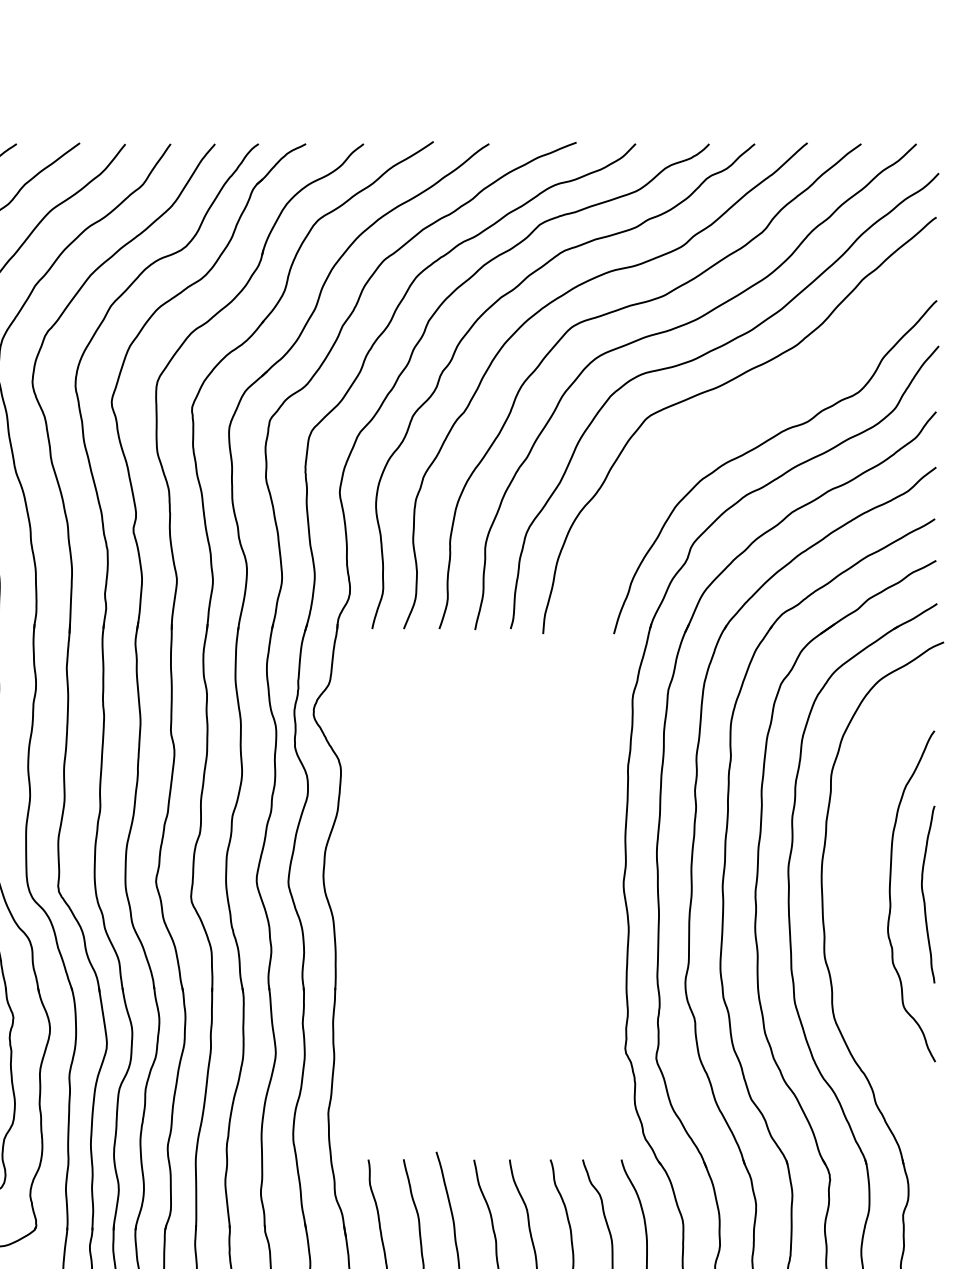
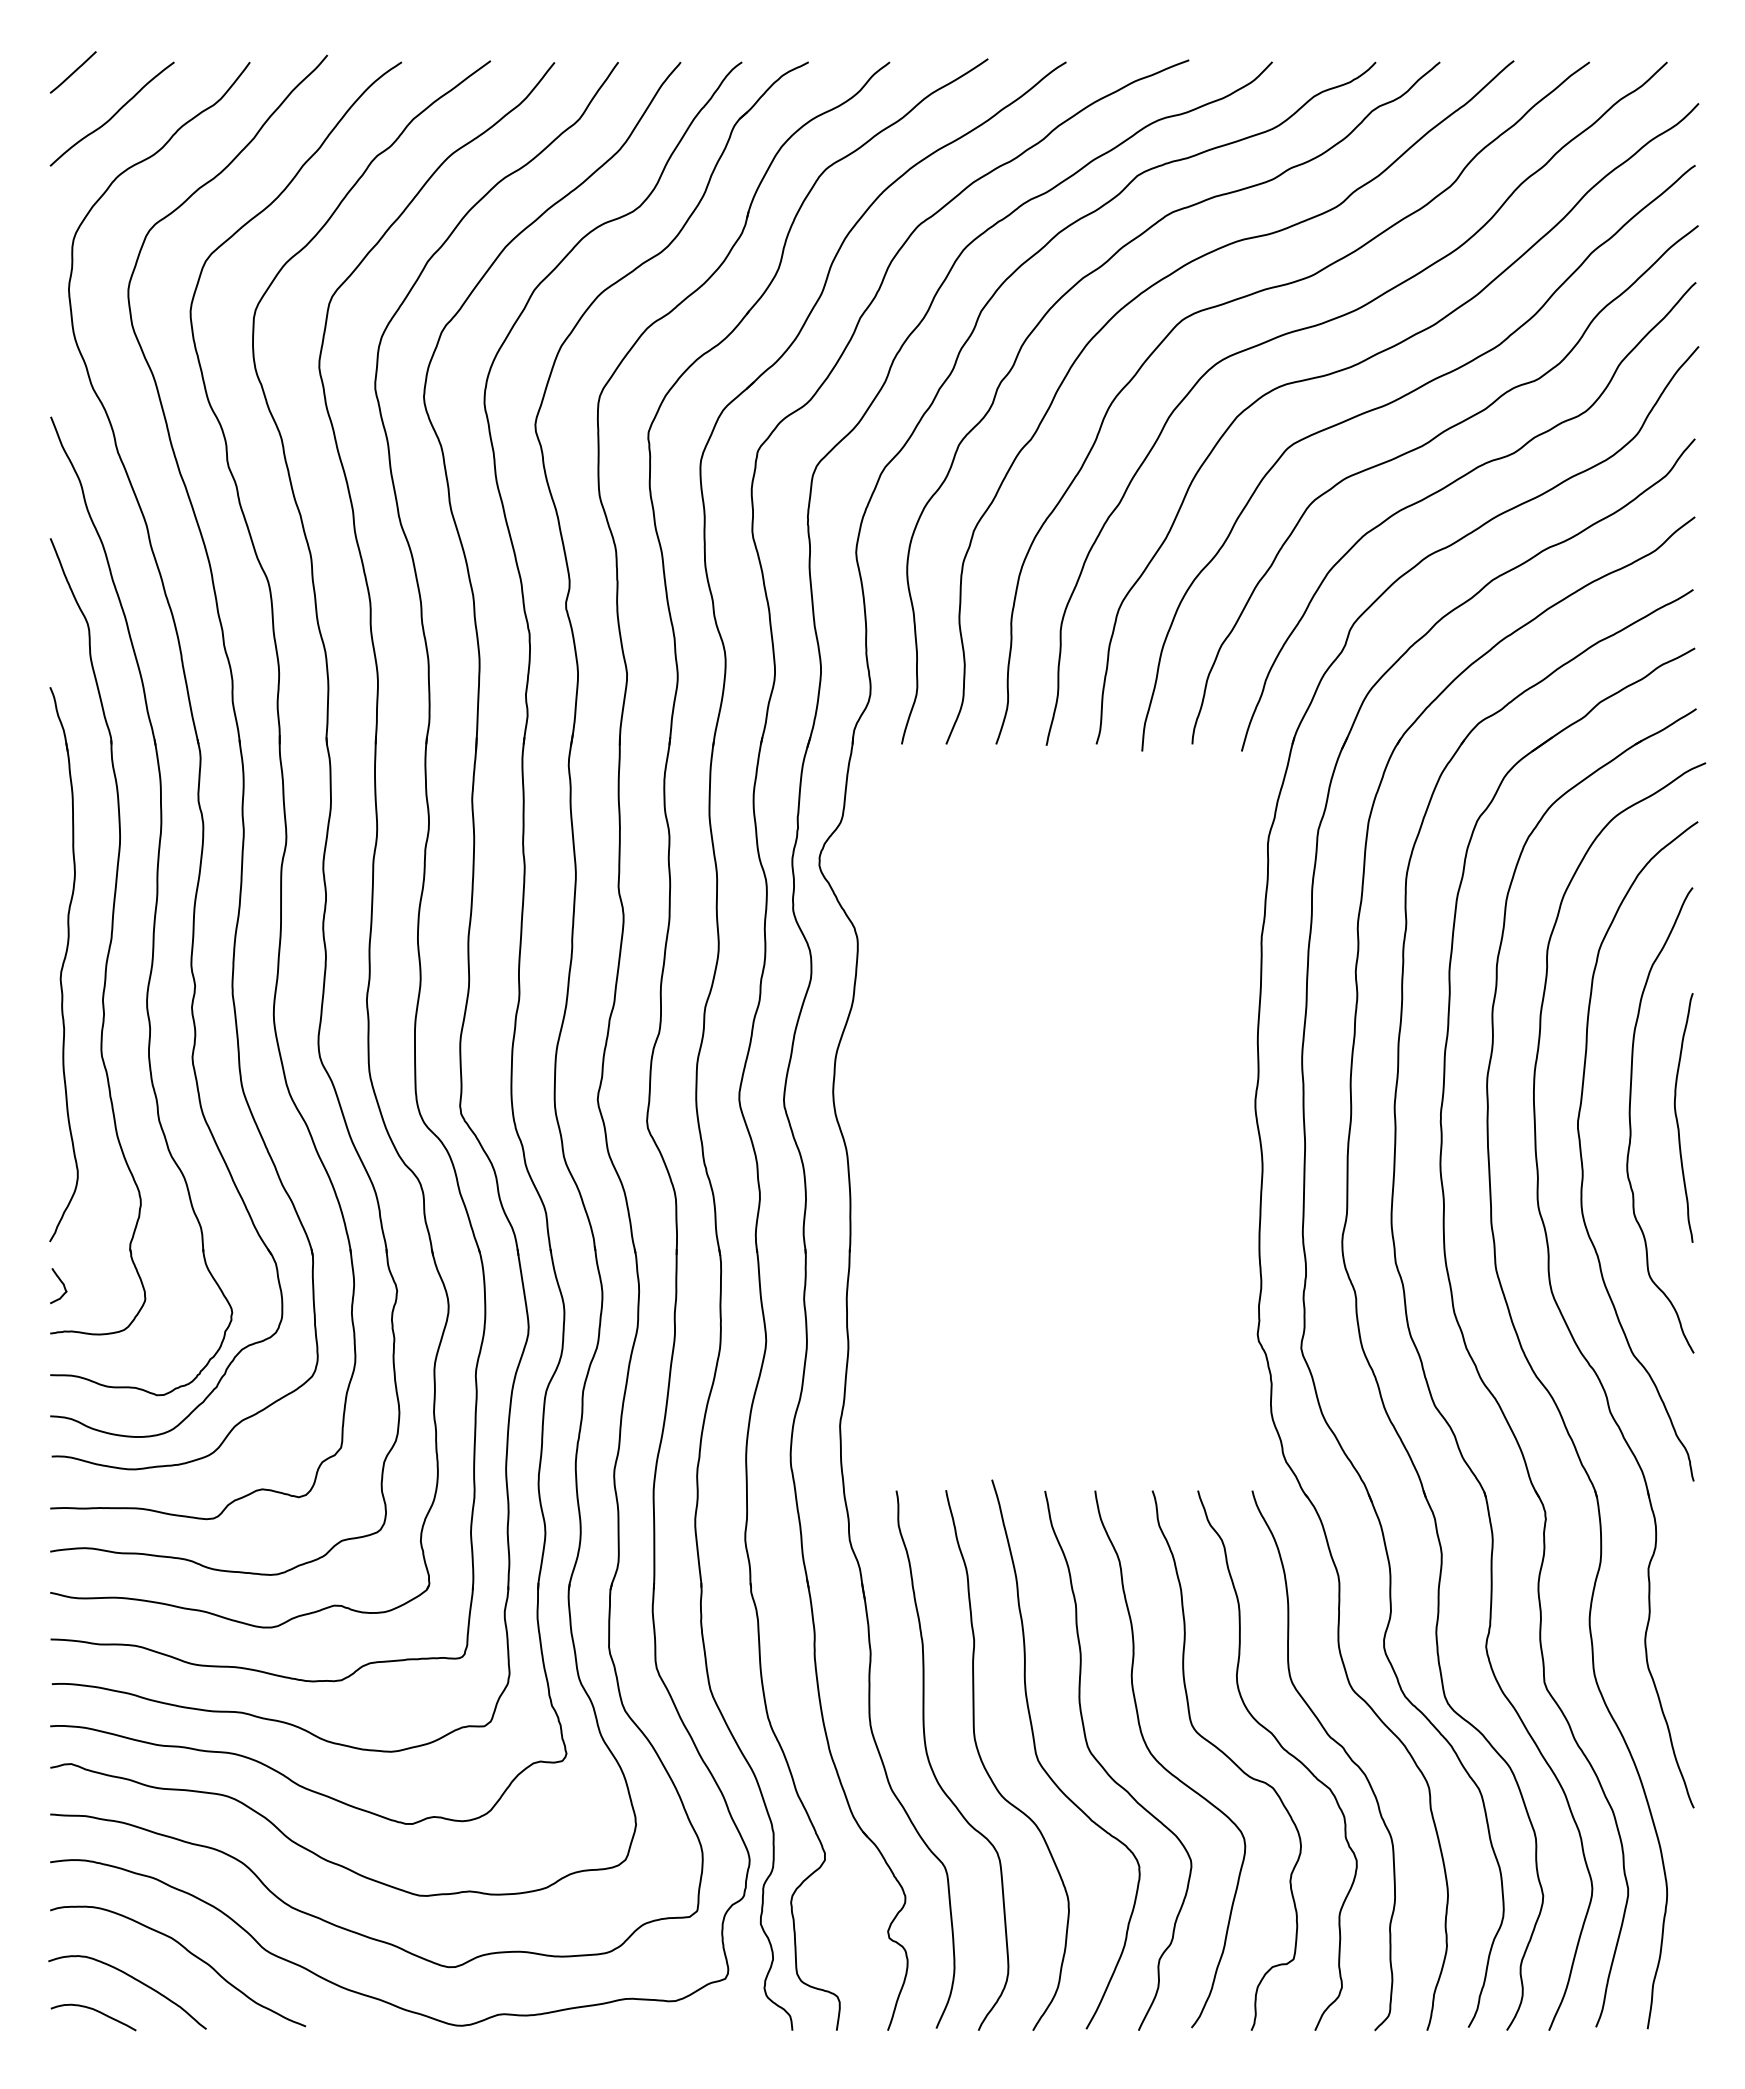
curve: (744, 416) -> (1425, 445), added
curve: (856, 922) -> (1582, 1156), added

